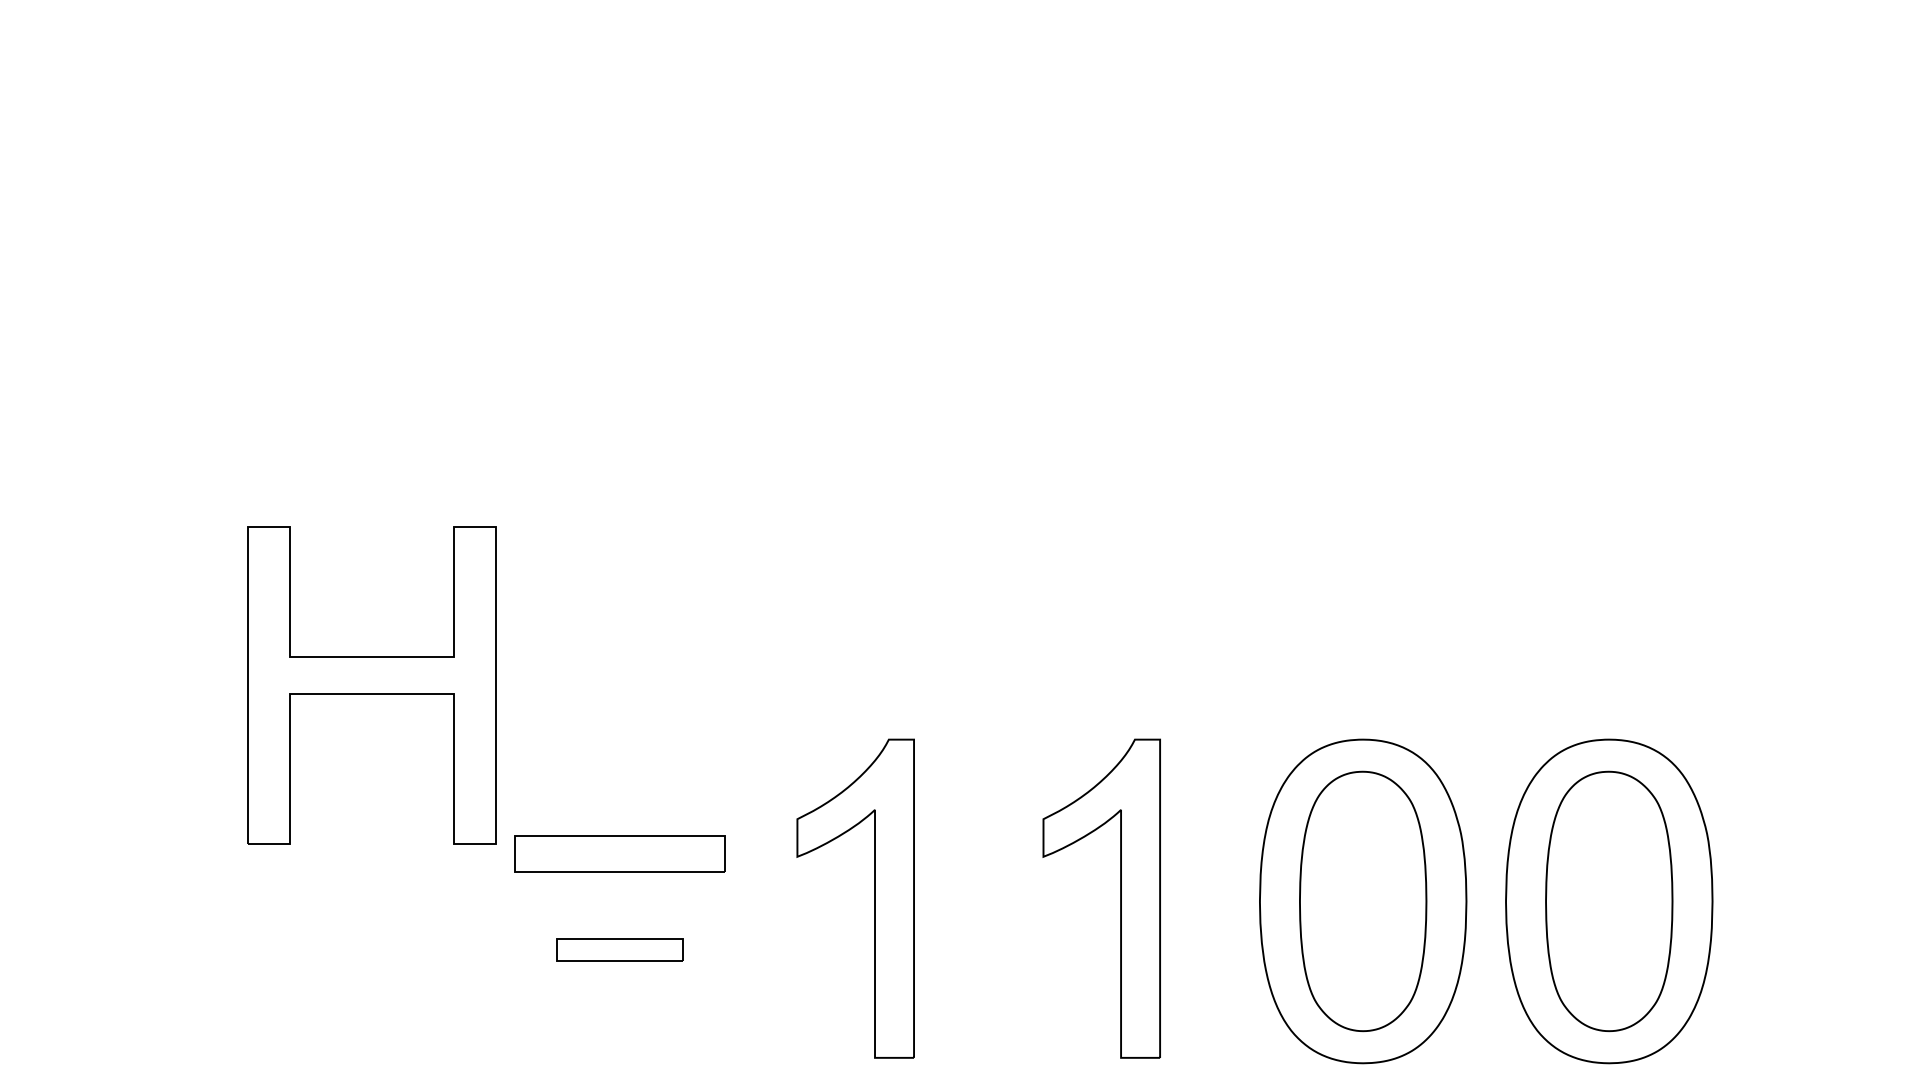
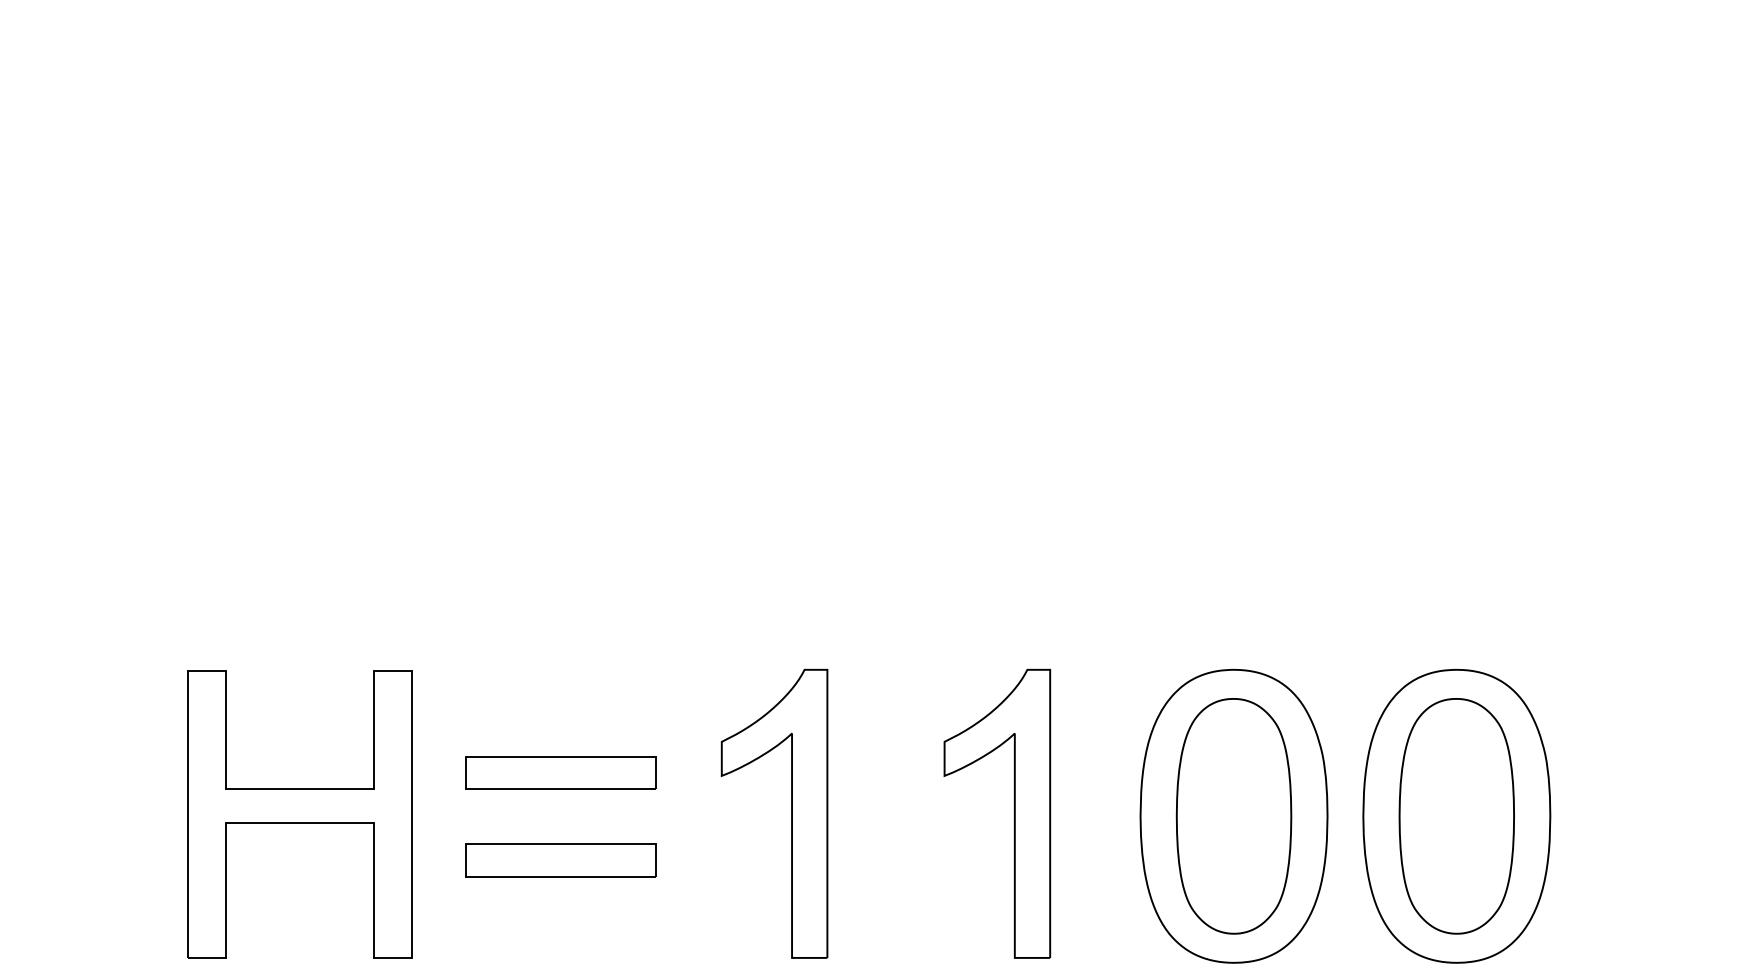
part: (371, 685) -> (299, 814), moved
part: (619, 950) -> (560, 860), size x1.67

